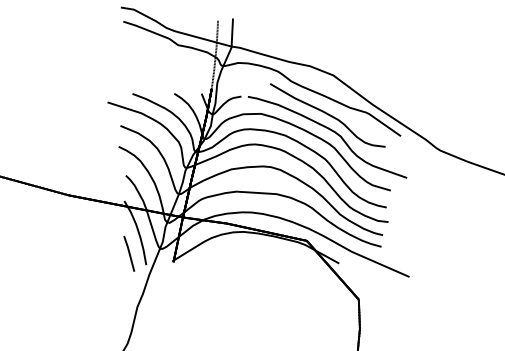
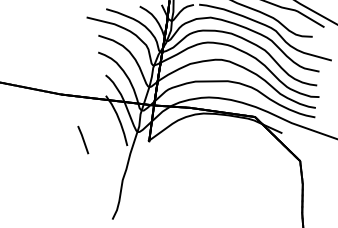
line: (129, 253) -> (83, 139), moved

